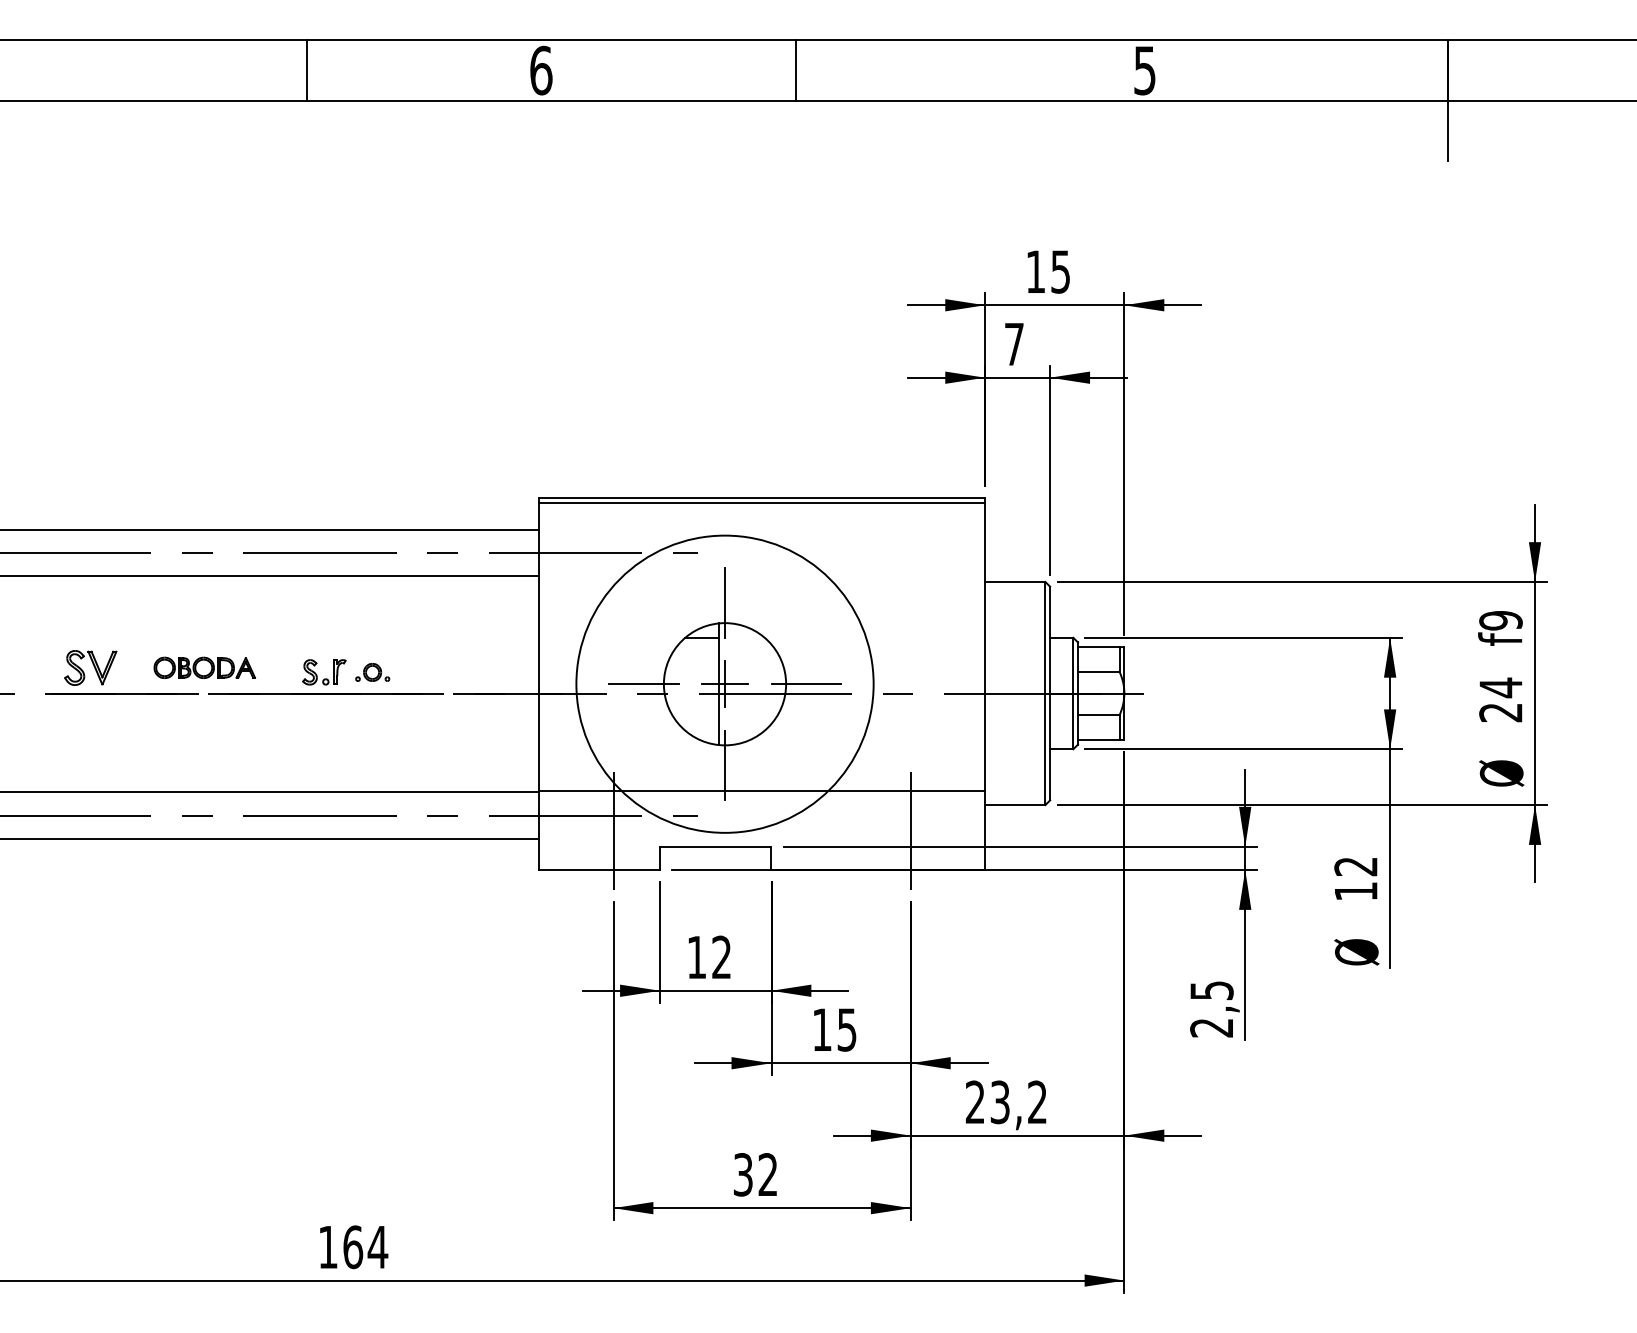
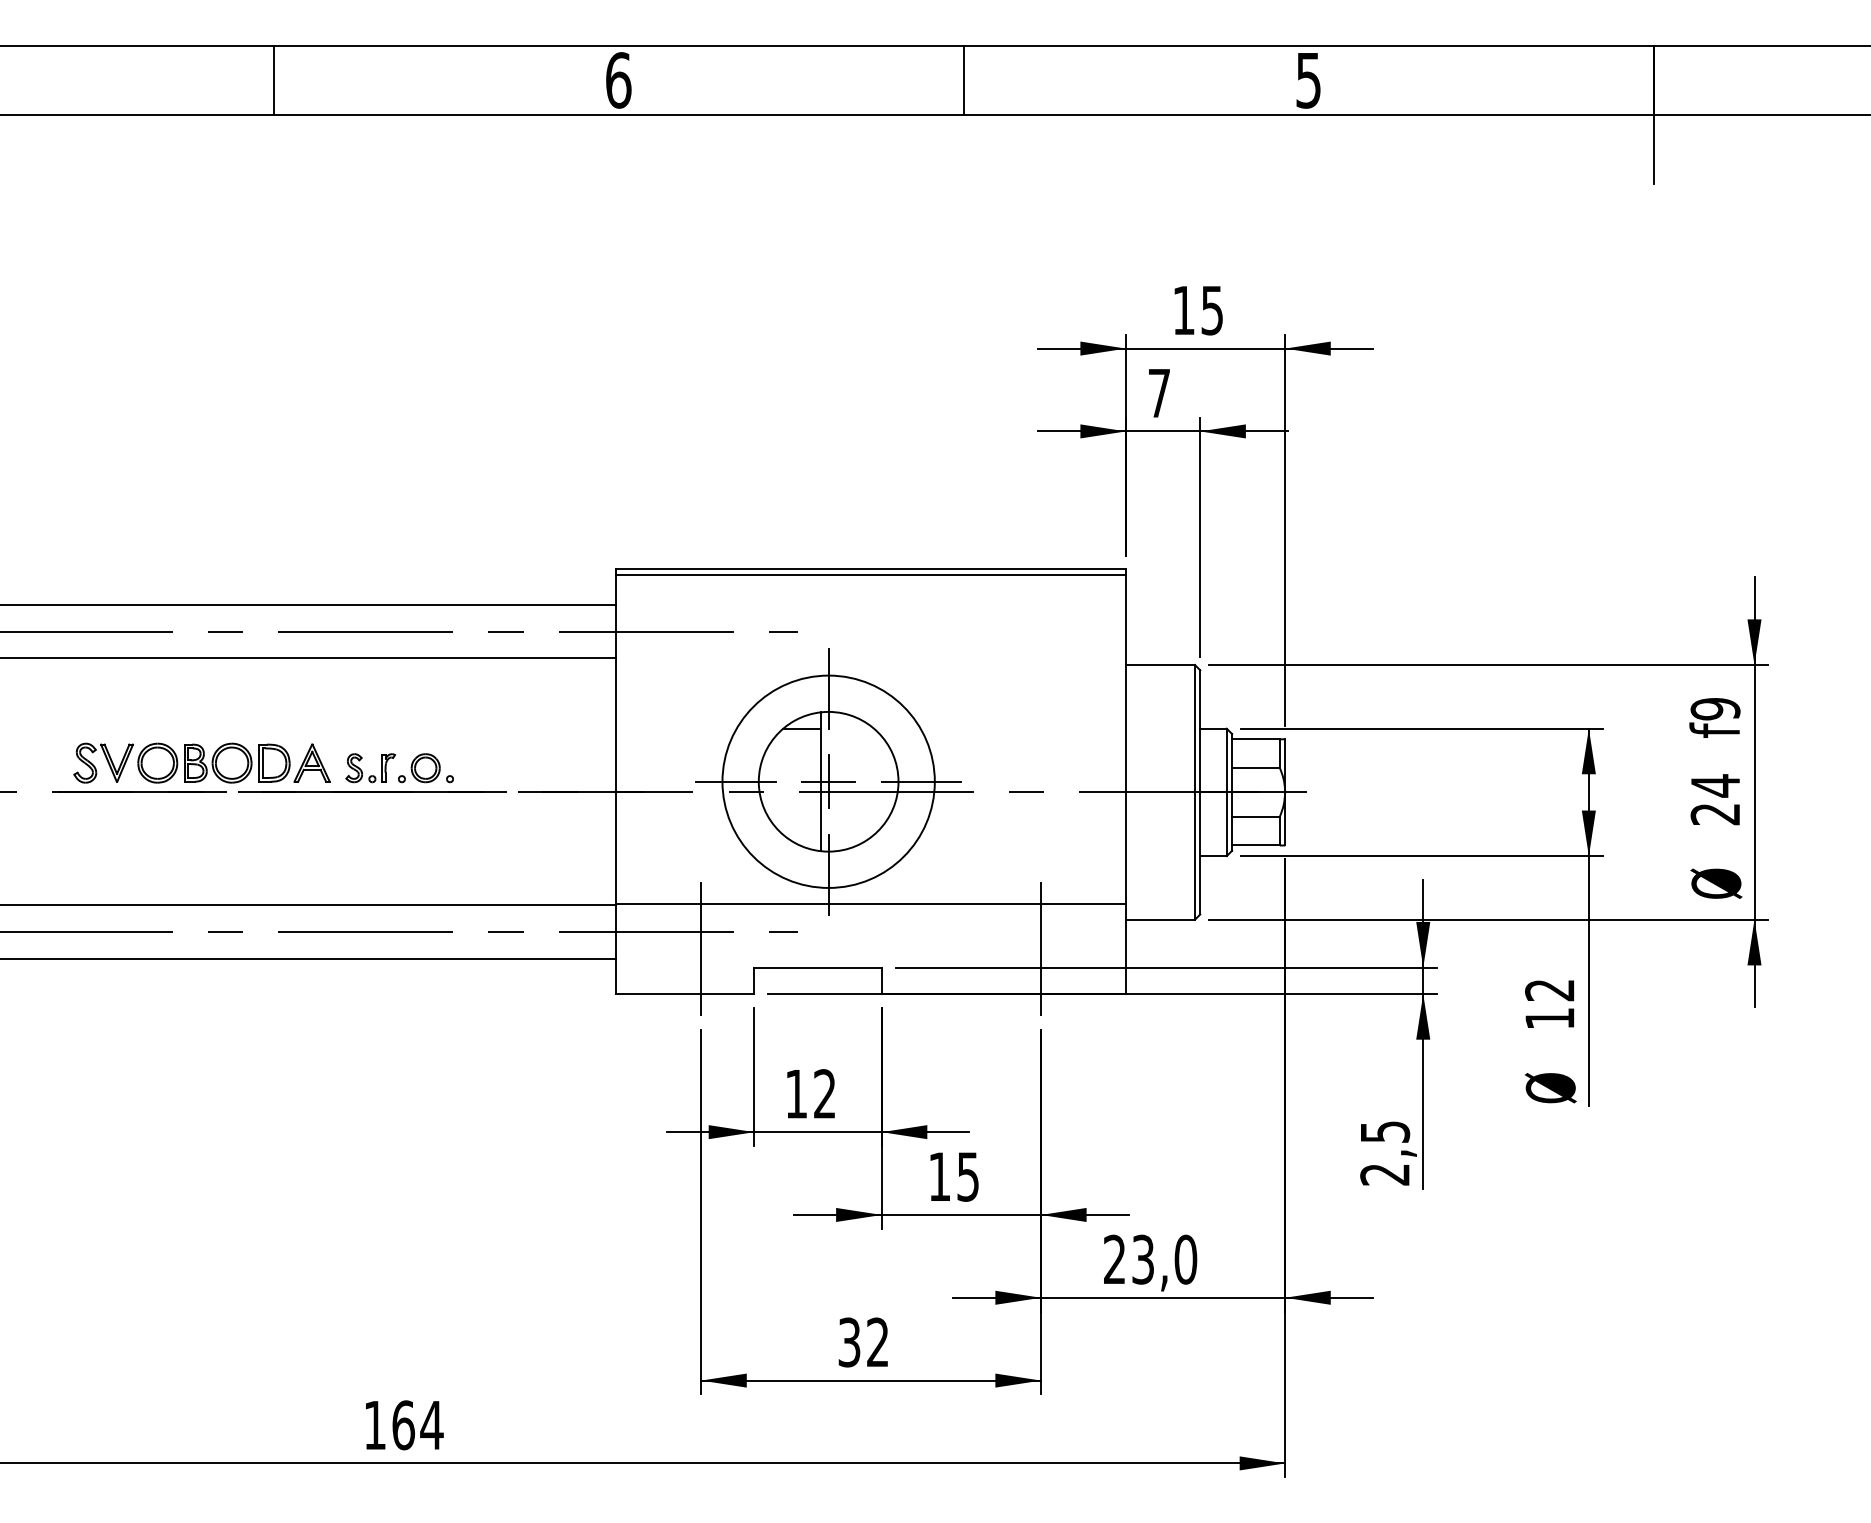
line: (307, 69) -> (274, 79), moved
line: (796, 69) -> (964, 79), moved
part: (204, 667) -> (233, 762), size x1.67
part: (372, 672) -> (425, 768), size x1.43
circle: (724, 683) -> (828, 781), size x0.62
text: (1037, 1102) -> (1185, 1259), 23,2 -> 23,0

